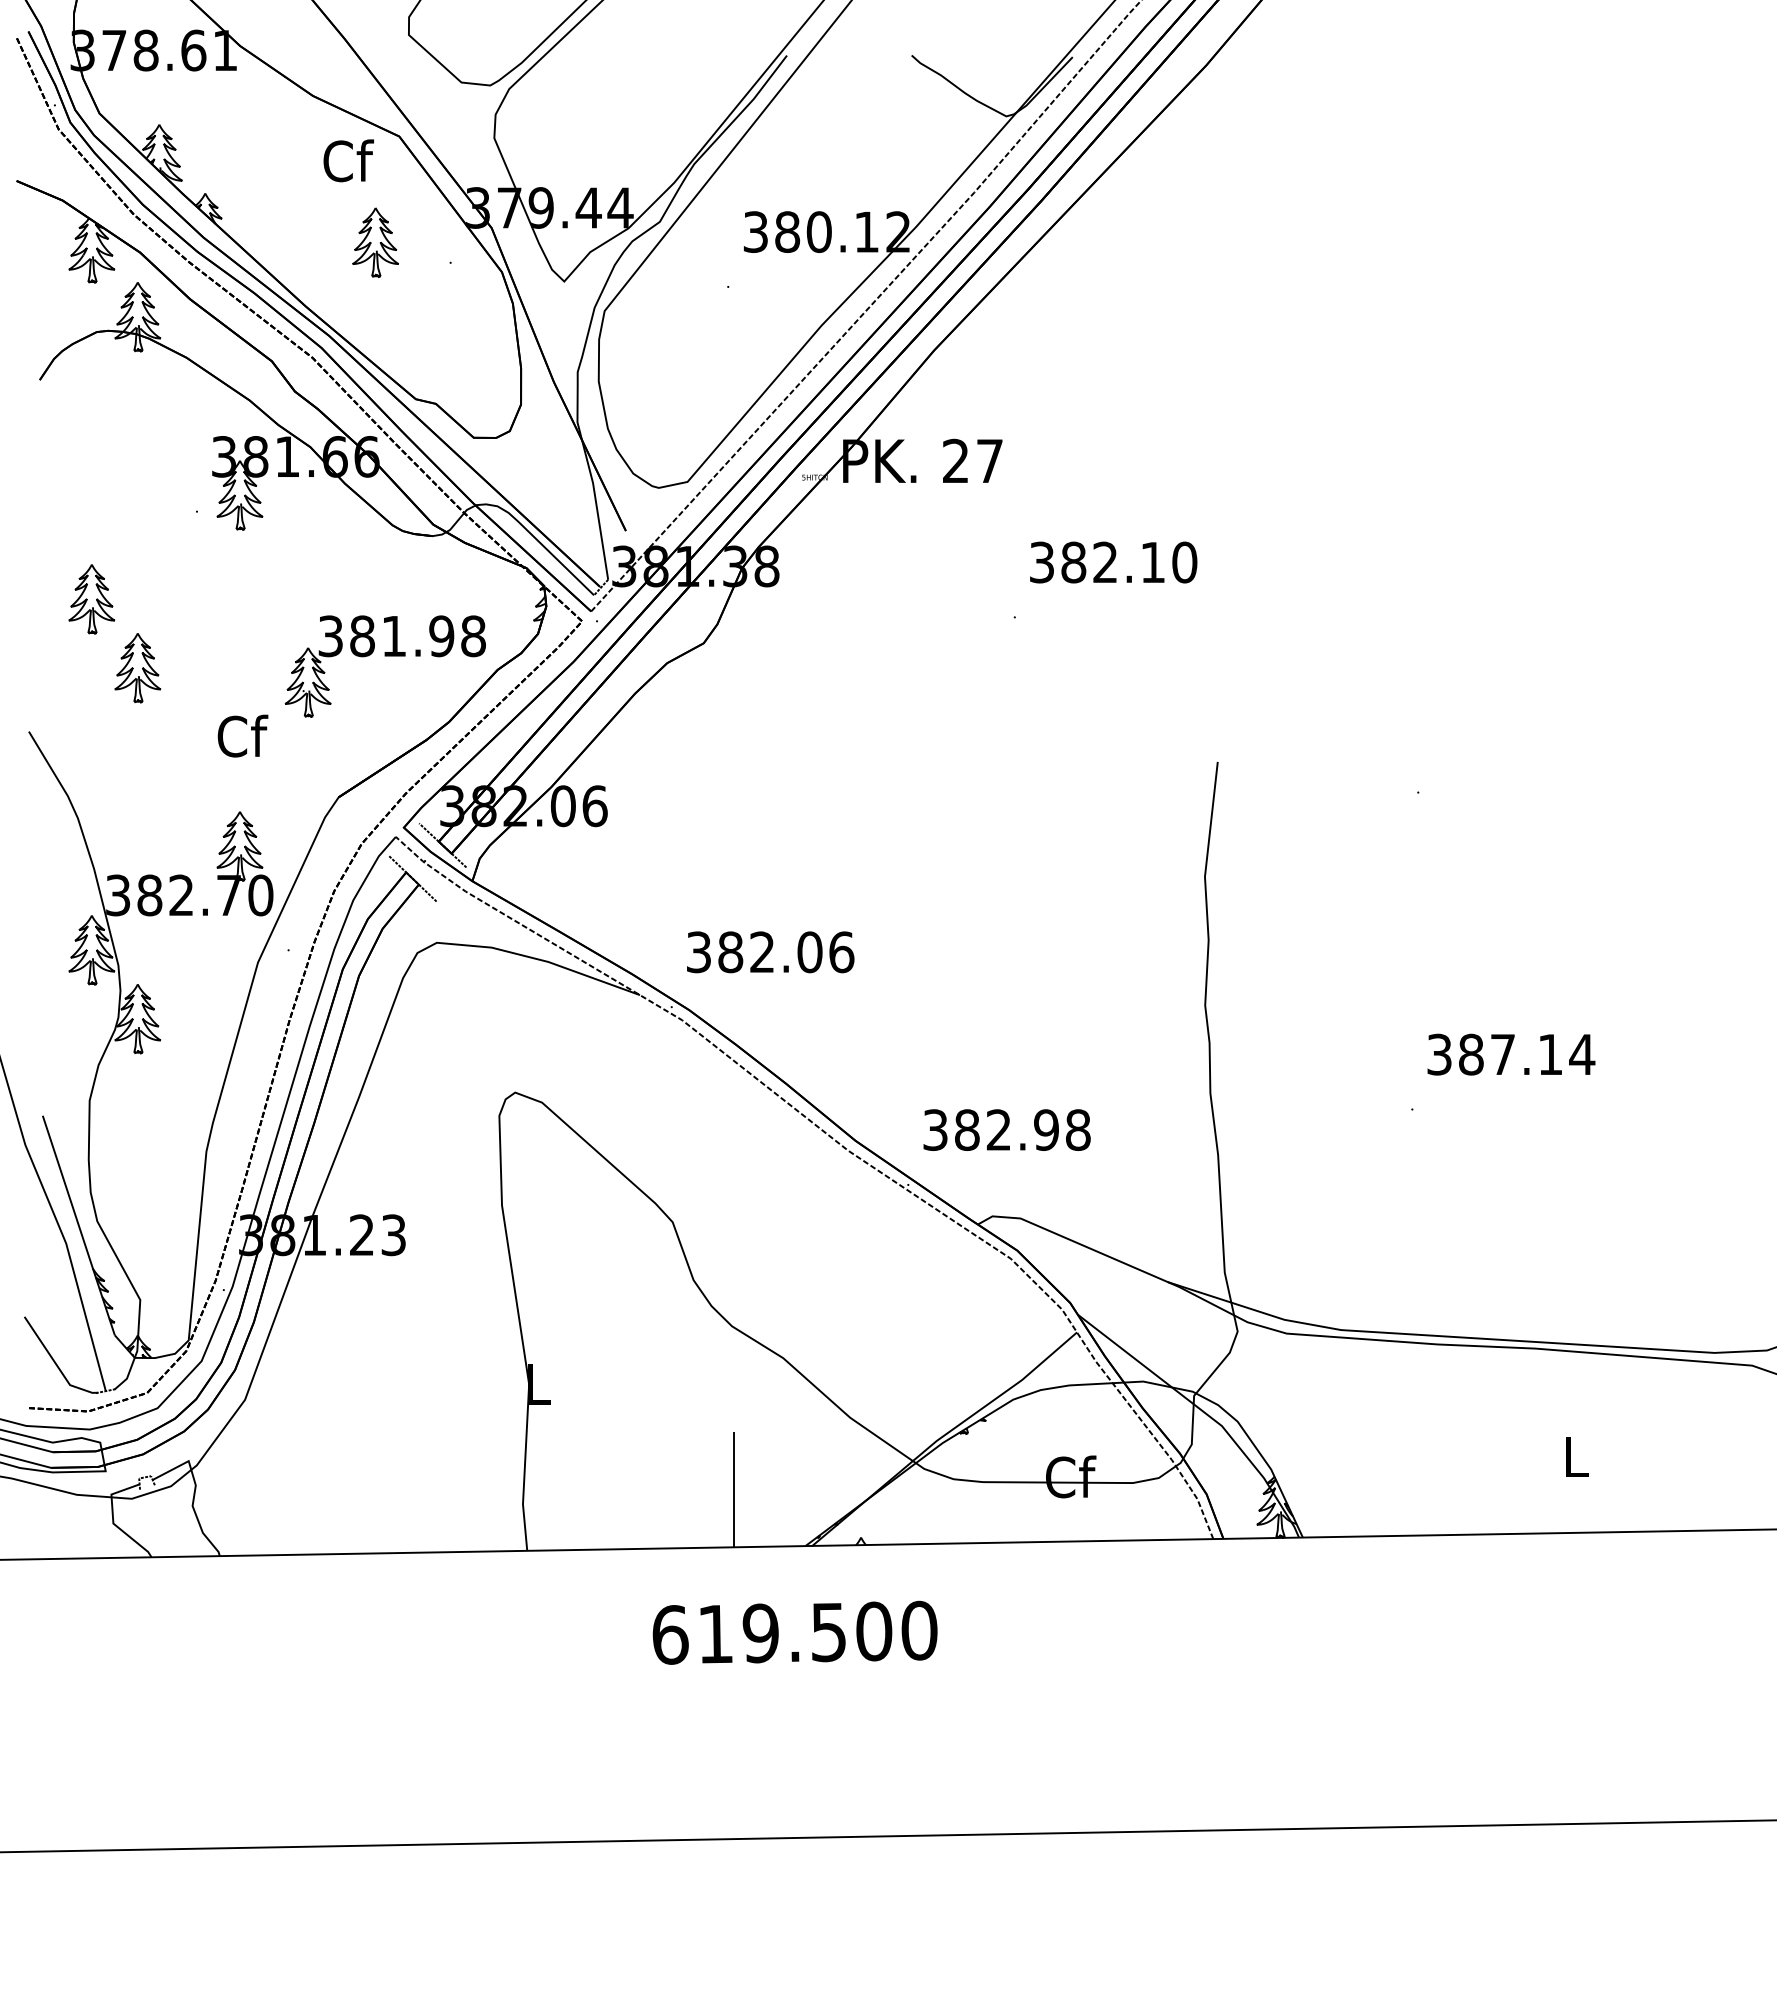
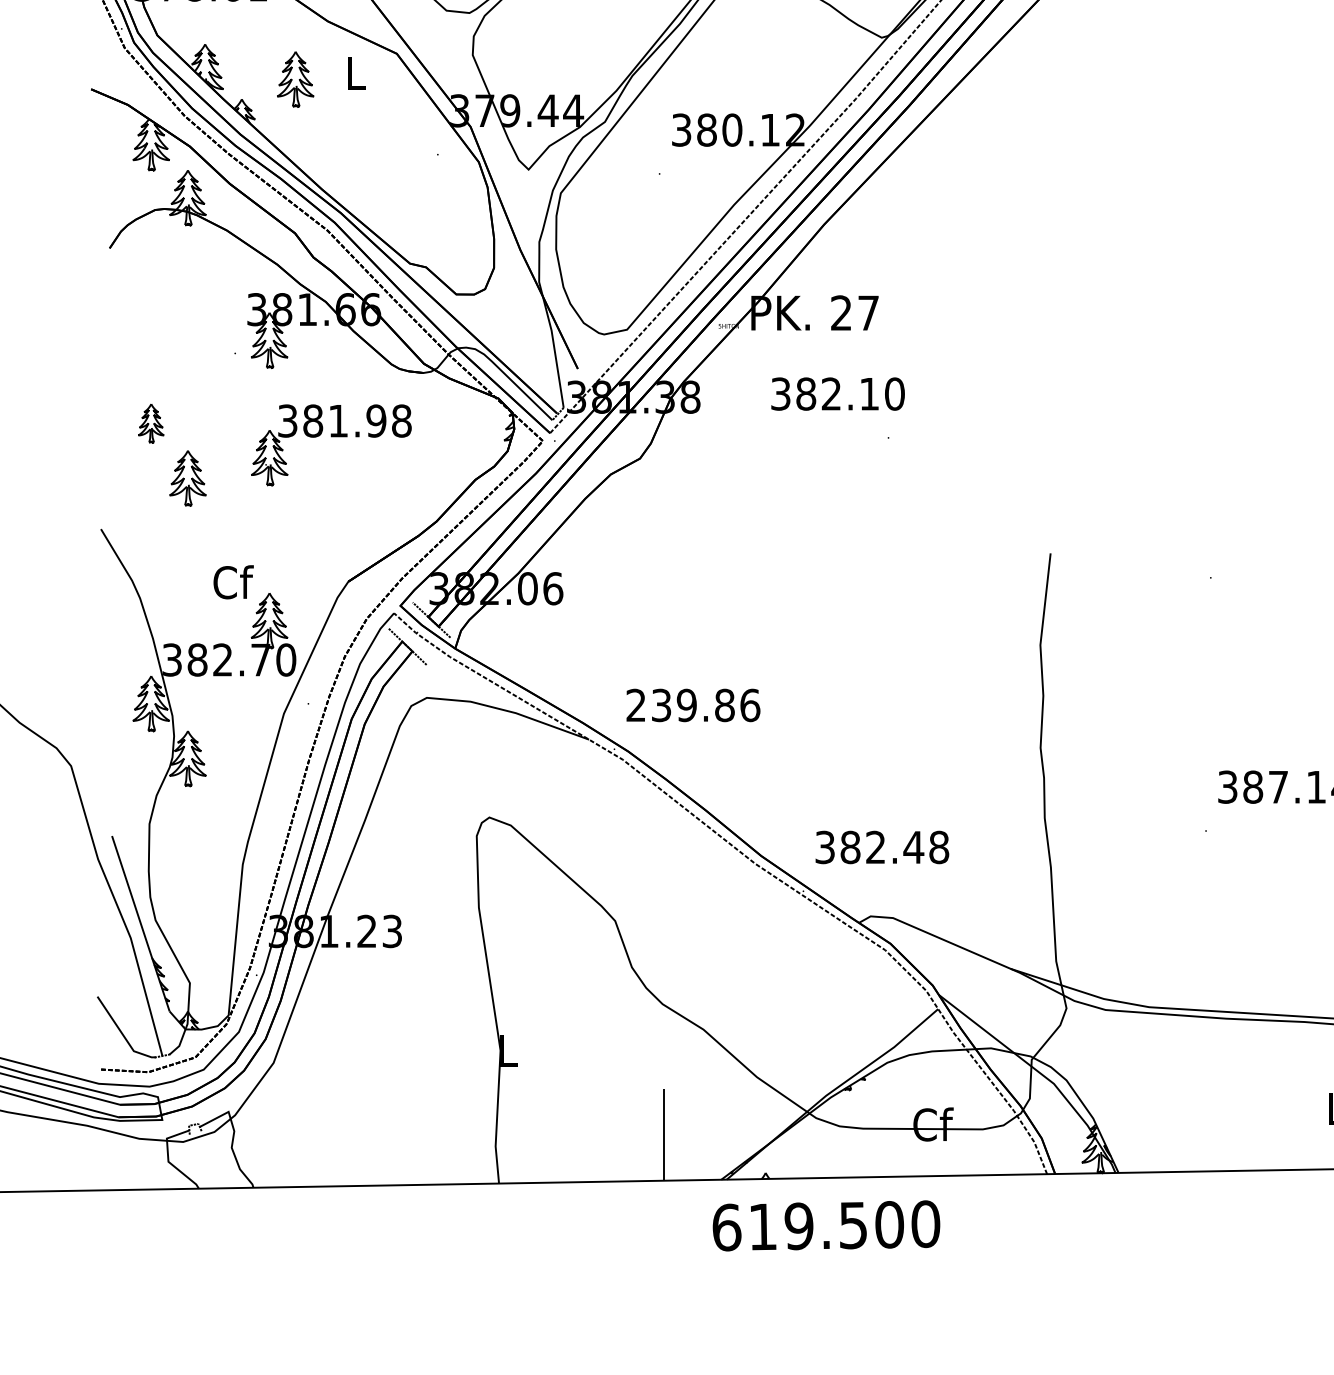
text: (348, 160) -> (356, 72), Cf -> L
part: (375, 242) -> (295, 79), moved
text: (1113, 562) -> (837, 394), moved
part: (91, 599) -> (150, 423), size x0.7
part: (384, 656) -> (330, 437), moved
text: (242, 735) -> (233, 581), moved
text: (754, 952) -> (680, 705), 382.06 -> 239.86
text: (1046, 1129) -> (913, 846), 382.98 -> 382.48
text: (794, 1632) -> (825, 1225), moved

